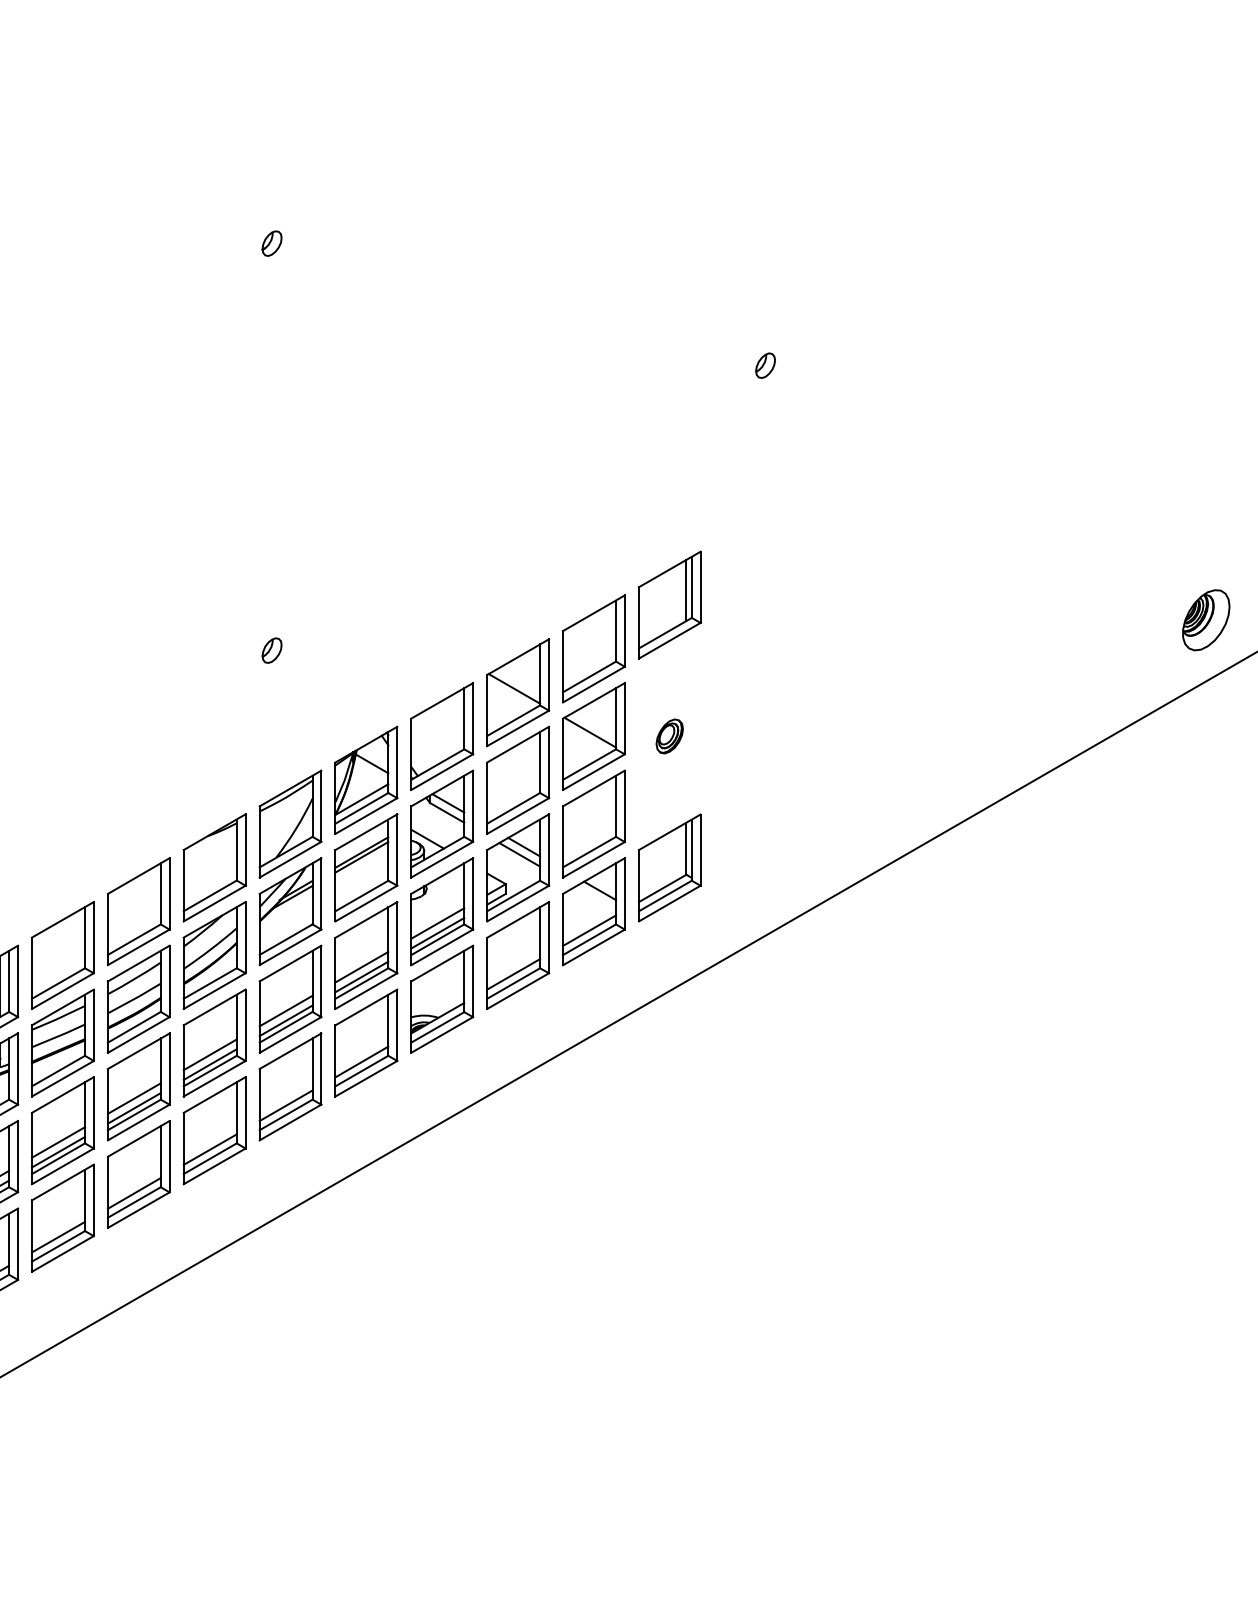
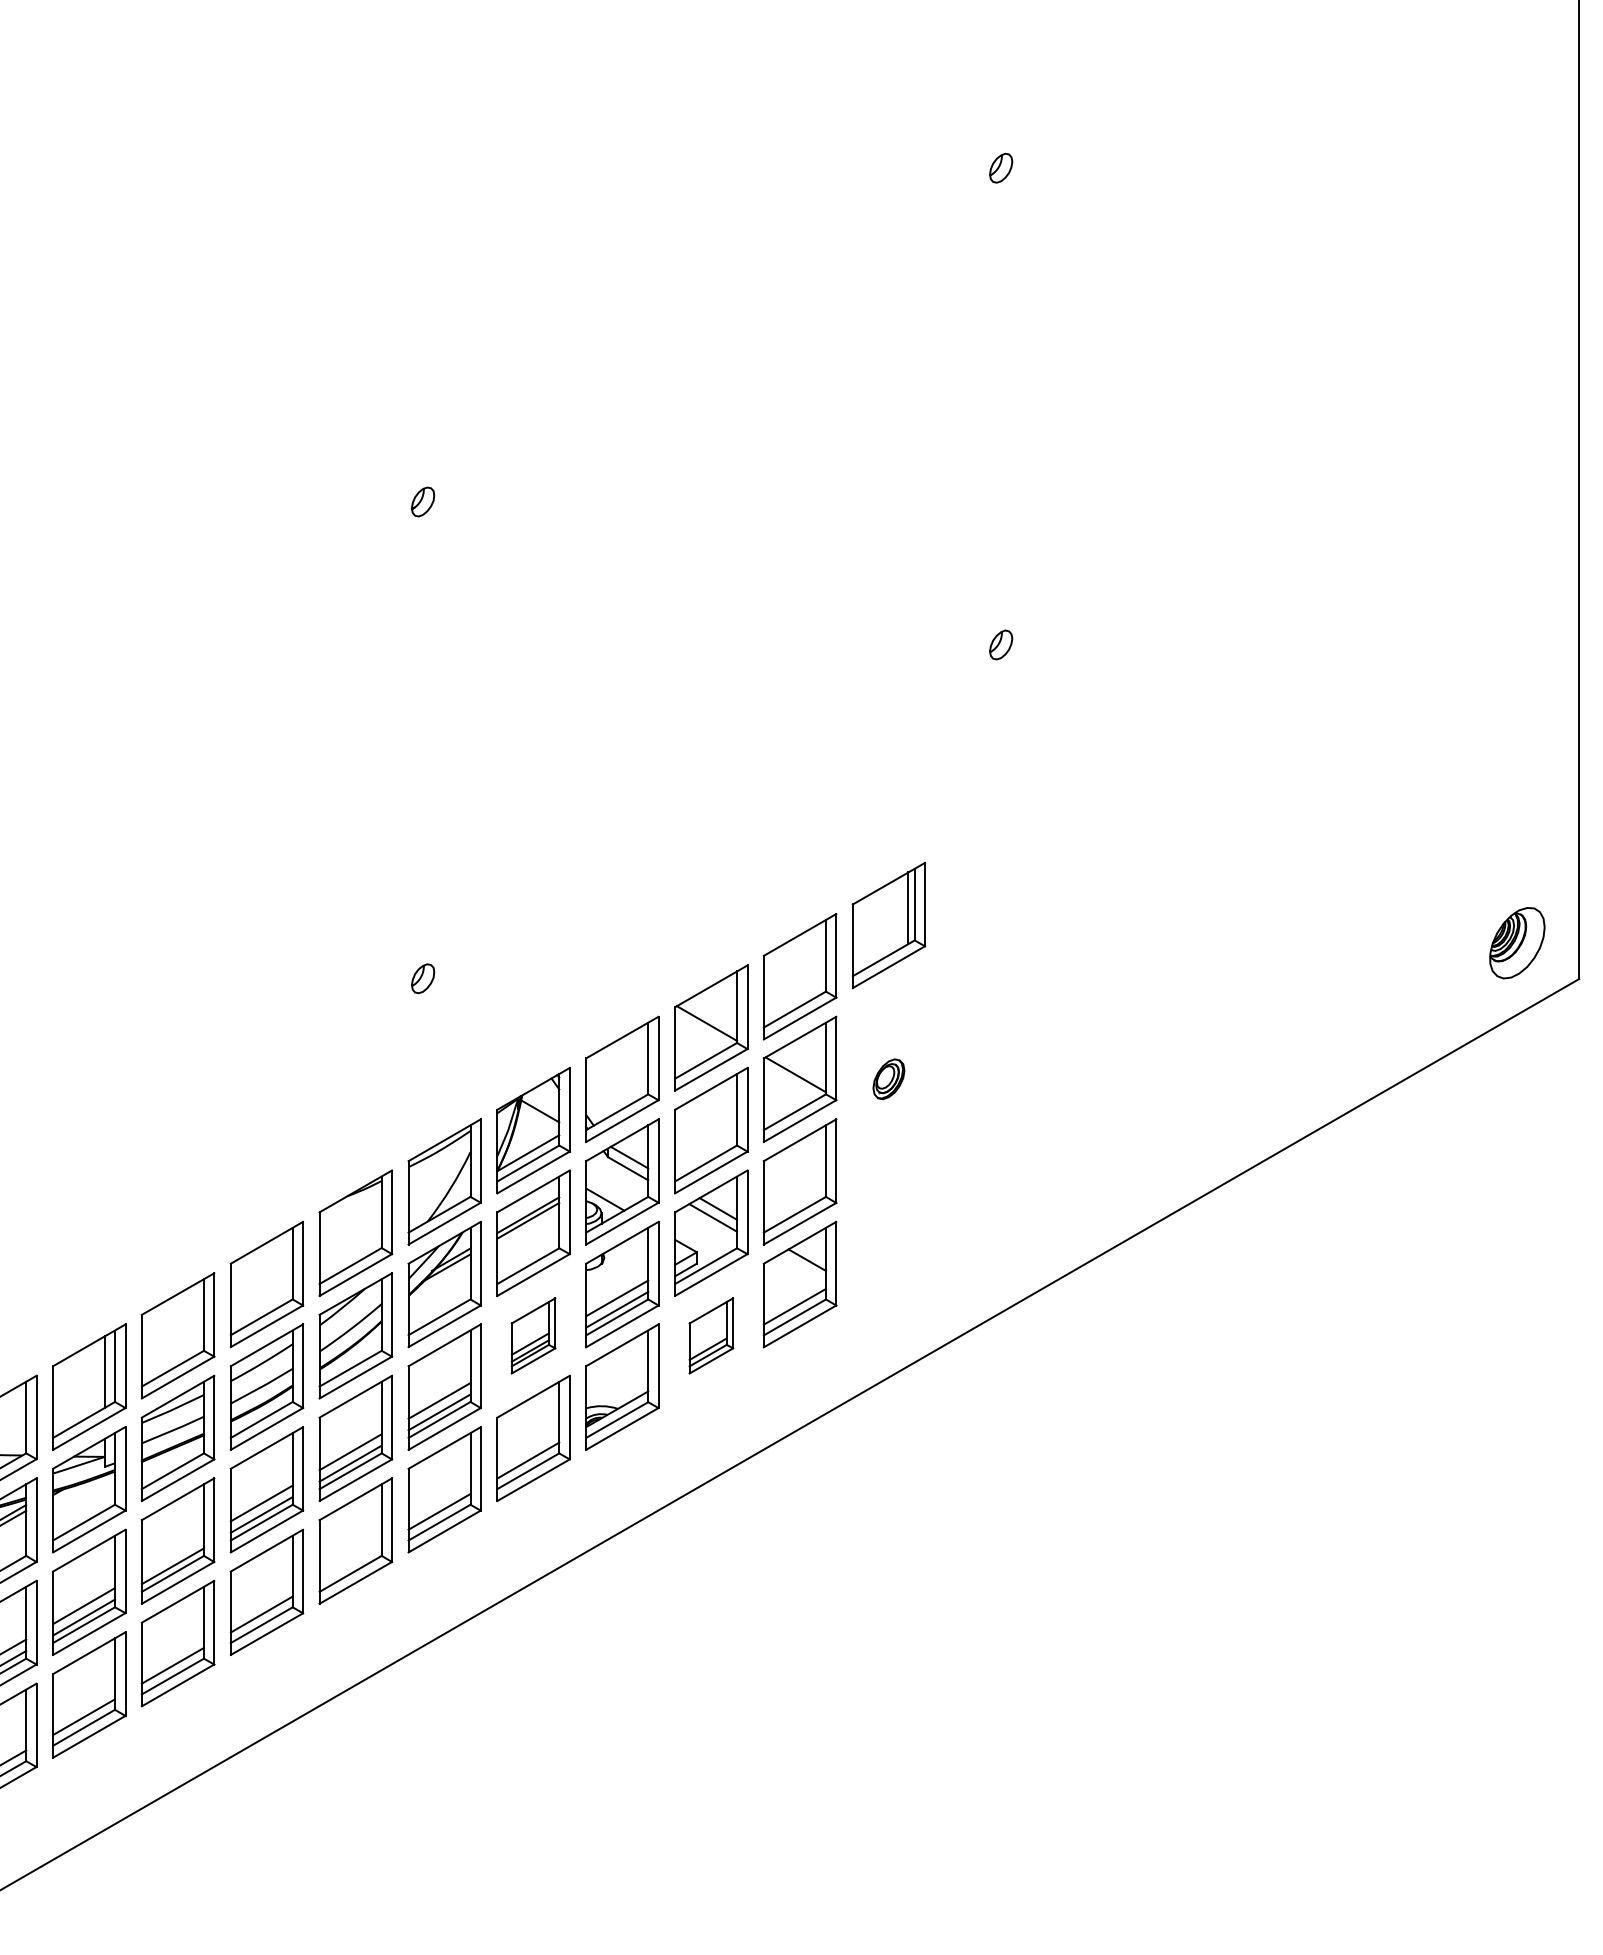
part: (669, 867) -> (888, 1232), removed
part: (366, 955) -> (533, 1335), size x0.6
part: (518, 955) -> (711, 1335), size x0.6
line: (58, 1142) -> (172, 1554), removed
line: (210, 1149) -> (350, 1563), removed

